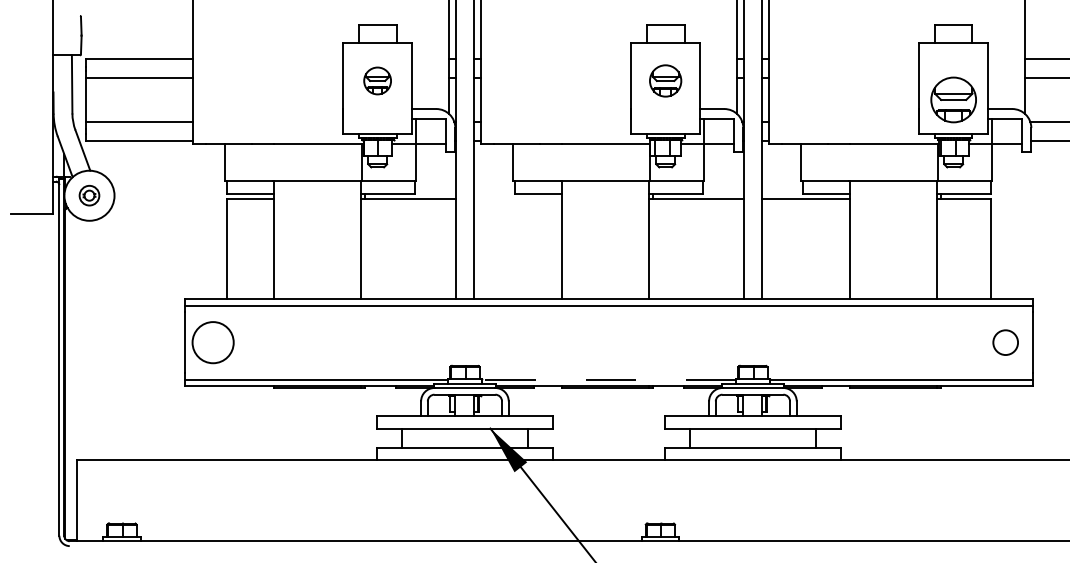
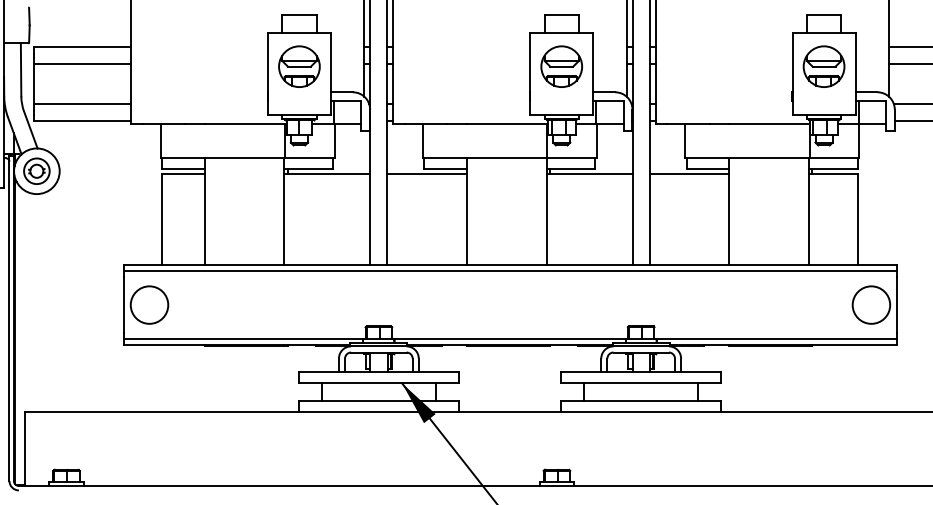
part: (377, 80) -> (299, 66), size x1.67
part: (665, 80) -> (561, 66), size x1.43
part: (953, 99) -> (823, 66), moved
part: (89, 195) -> (36, 171), size x1.43
line: (517, 198) -> (426, 173), added
circle: (1005, 342) -> (871, 304), size x1.67
line: (608, 379) -> (509, 338), dashed -> solid

